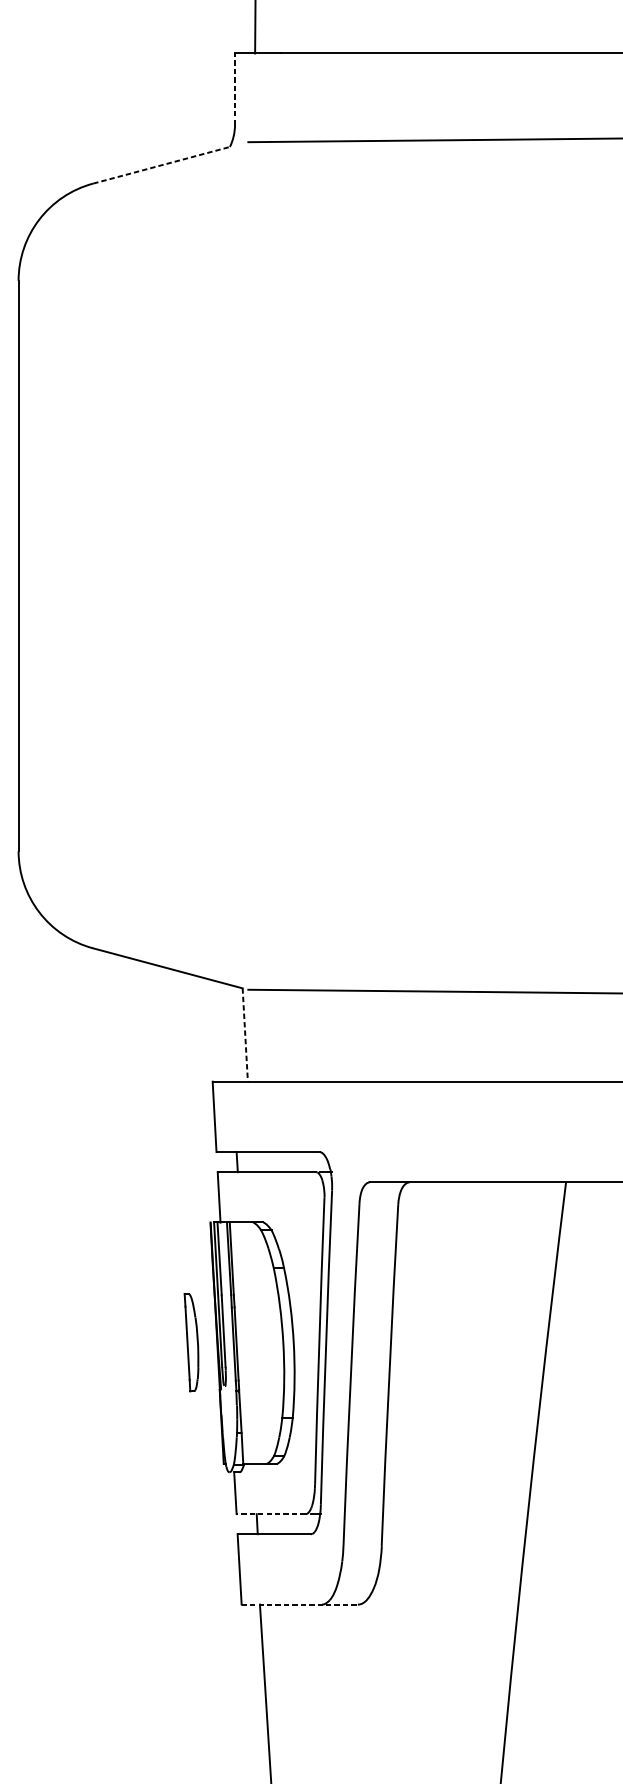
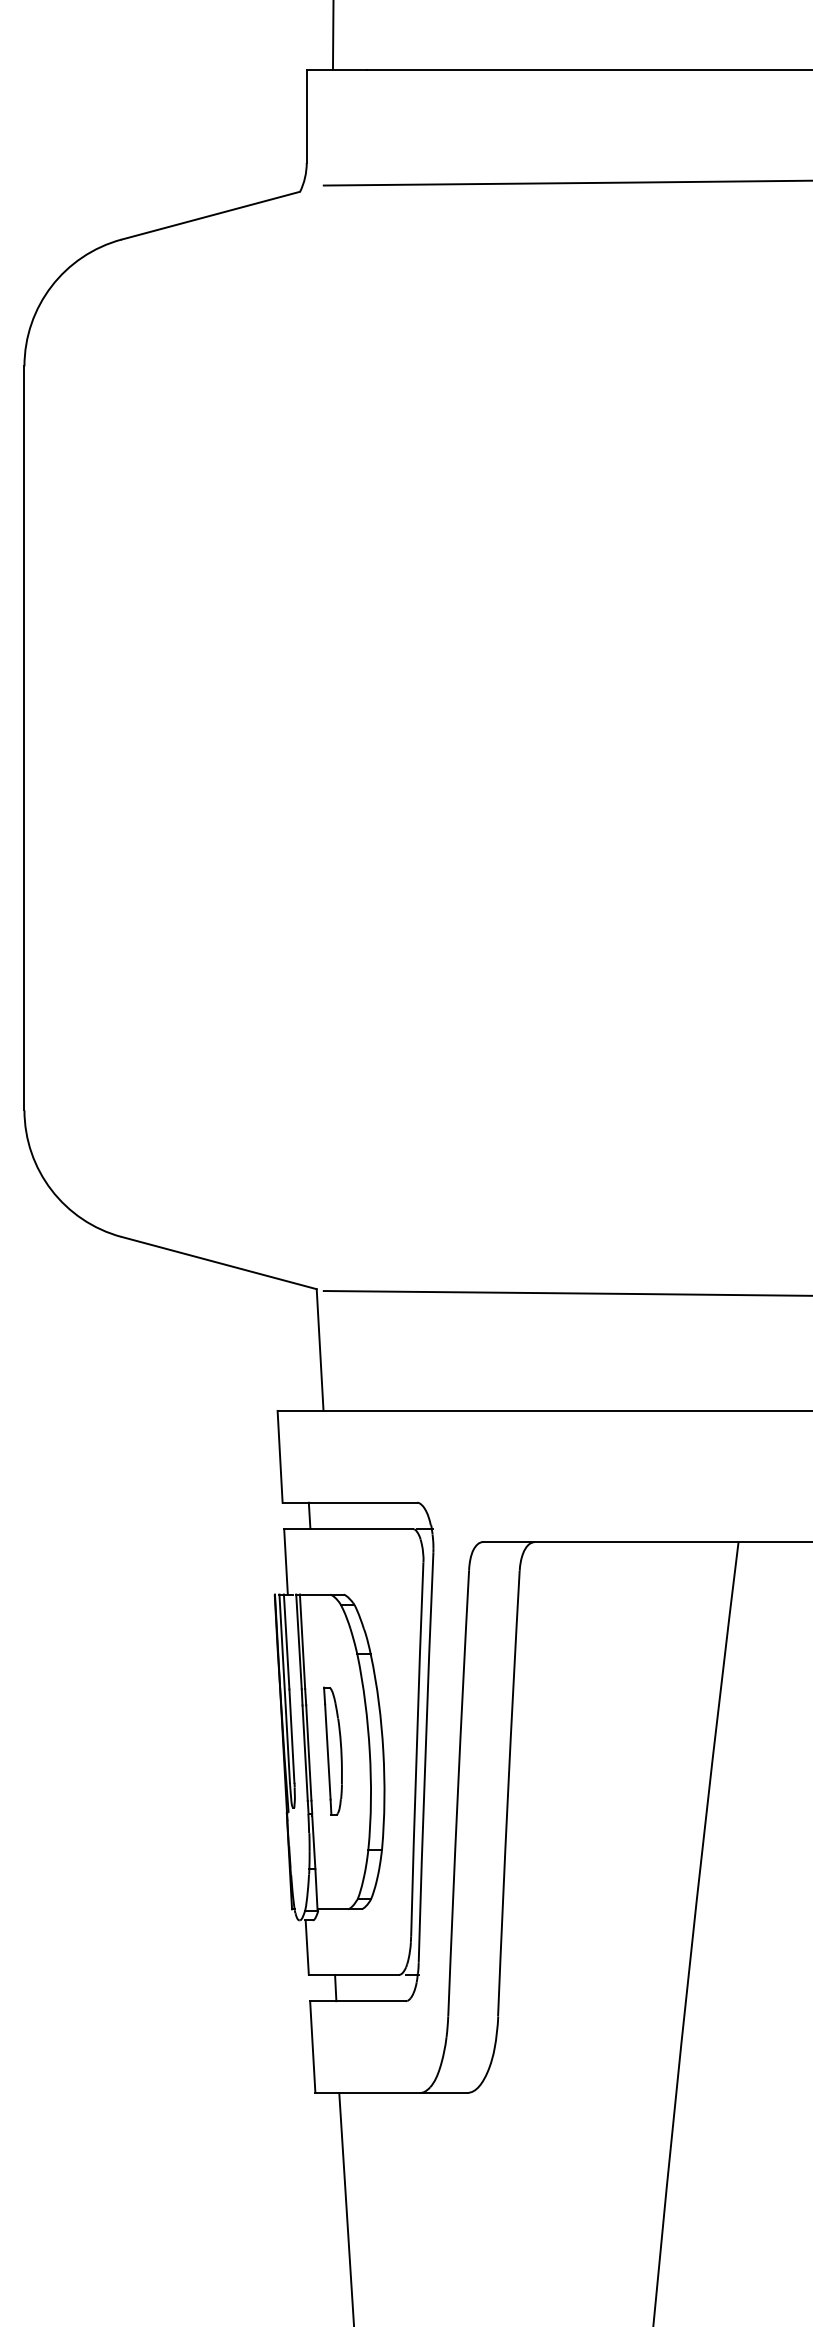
line: (234, 89) -> (306, 116), dashed -> solid
line: (161, 165) -> (211, 215), dashed -> solid
line: (245, 1035) -> (320, 1350), dashed -> solid
part: (191, 1342) -> (332, 1750), moved
line: (270, 1513) -> (353, 1974), dashed -> solid
line: (299, 1604) -> (391, 2092), dashed -> solid

